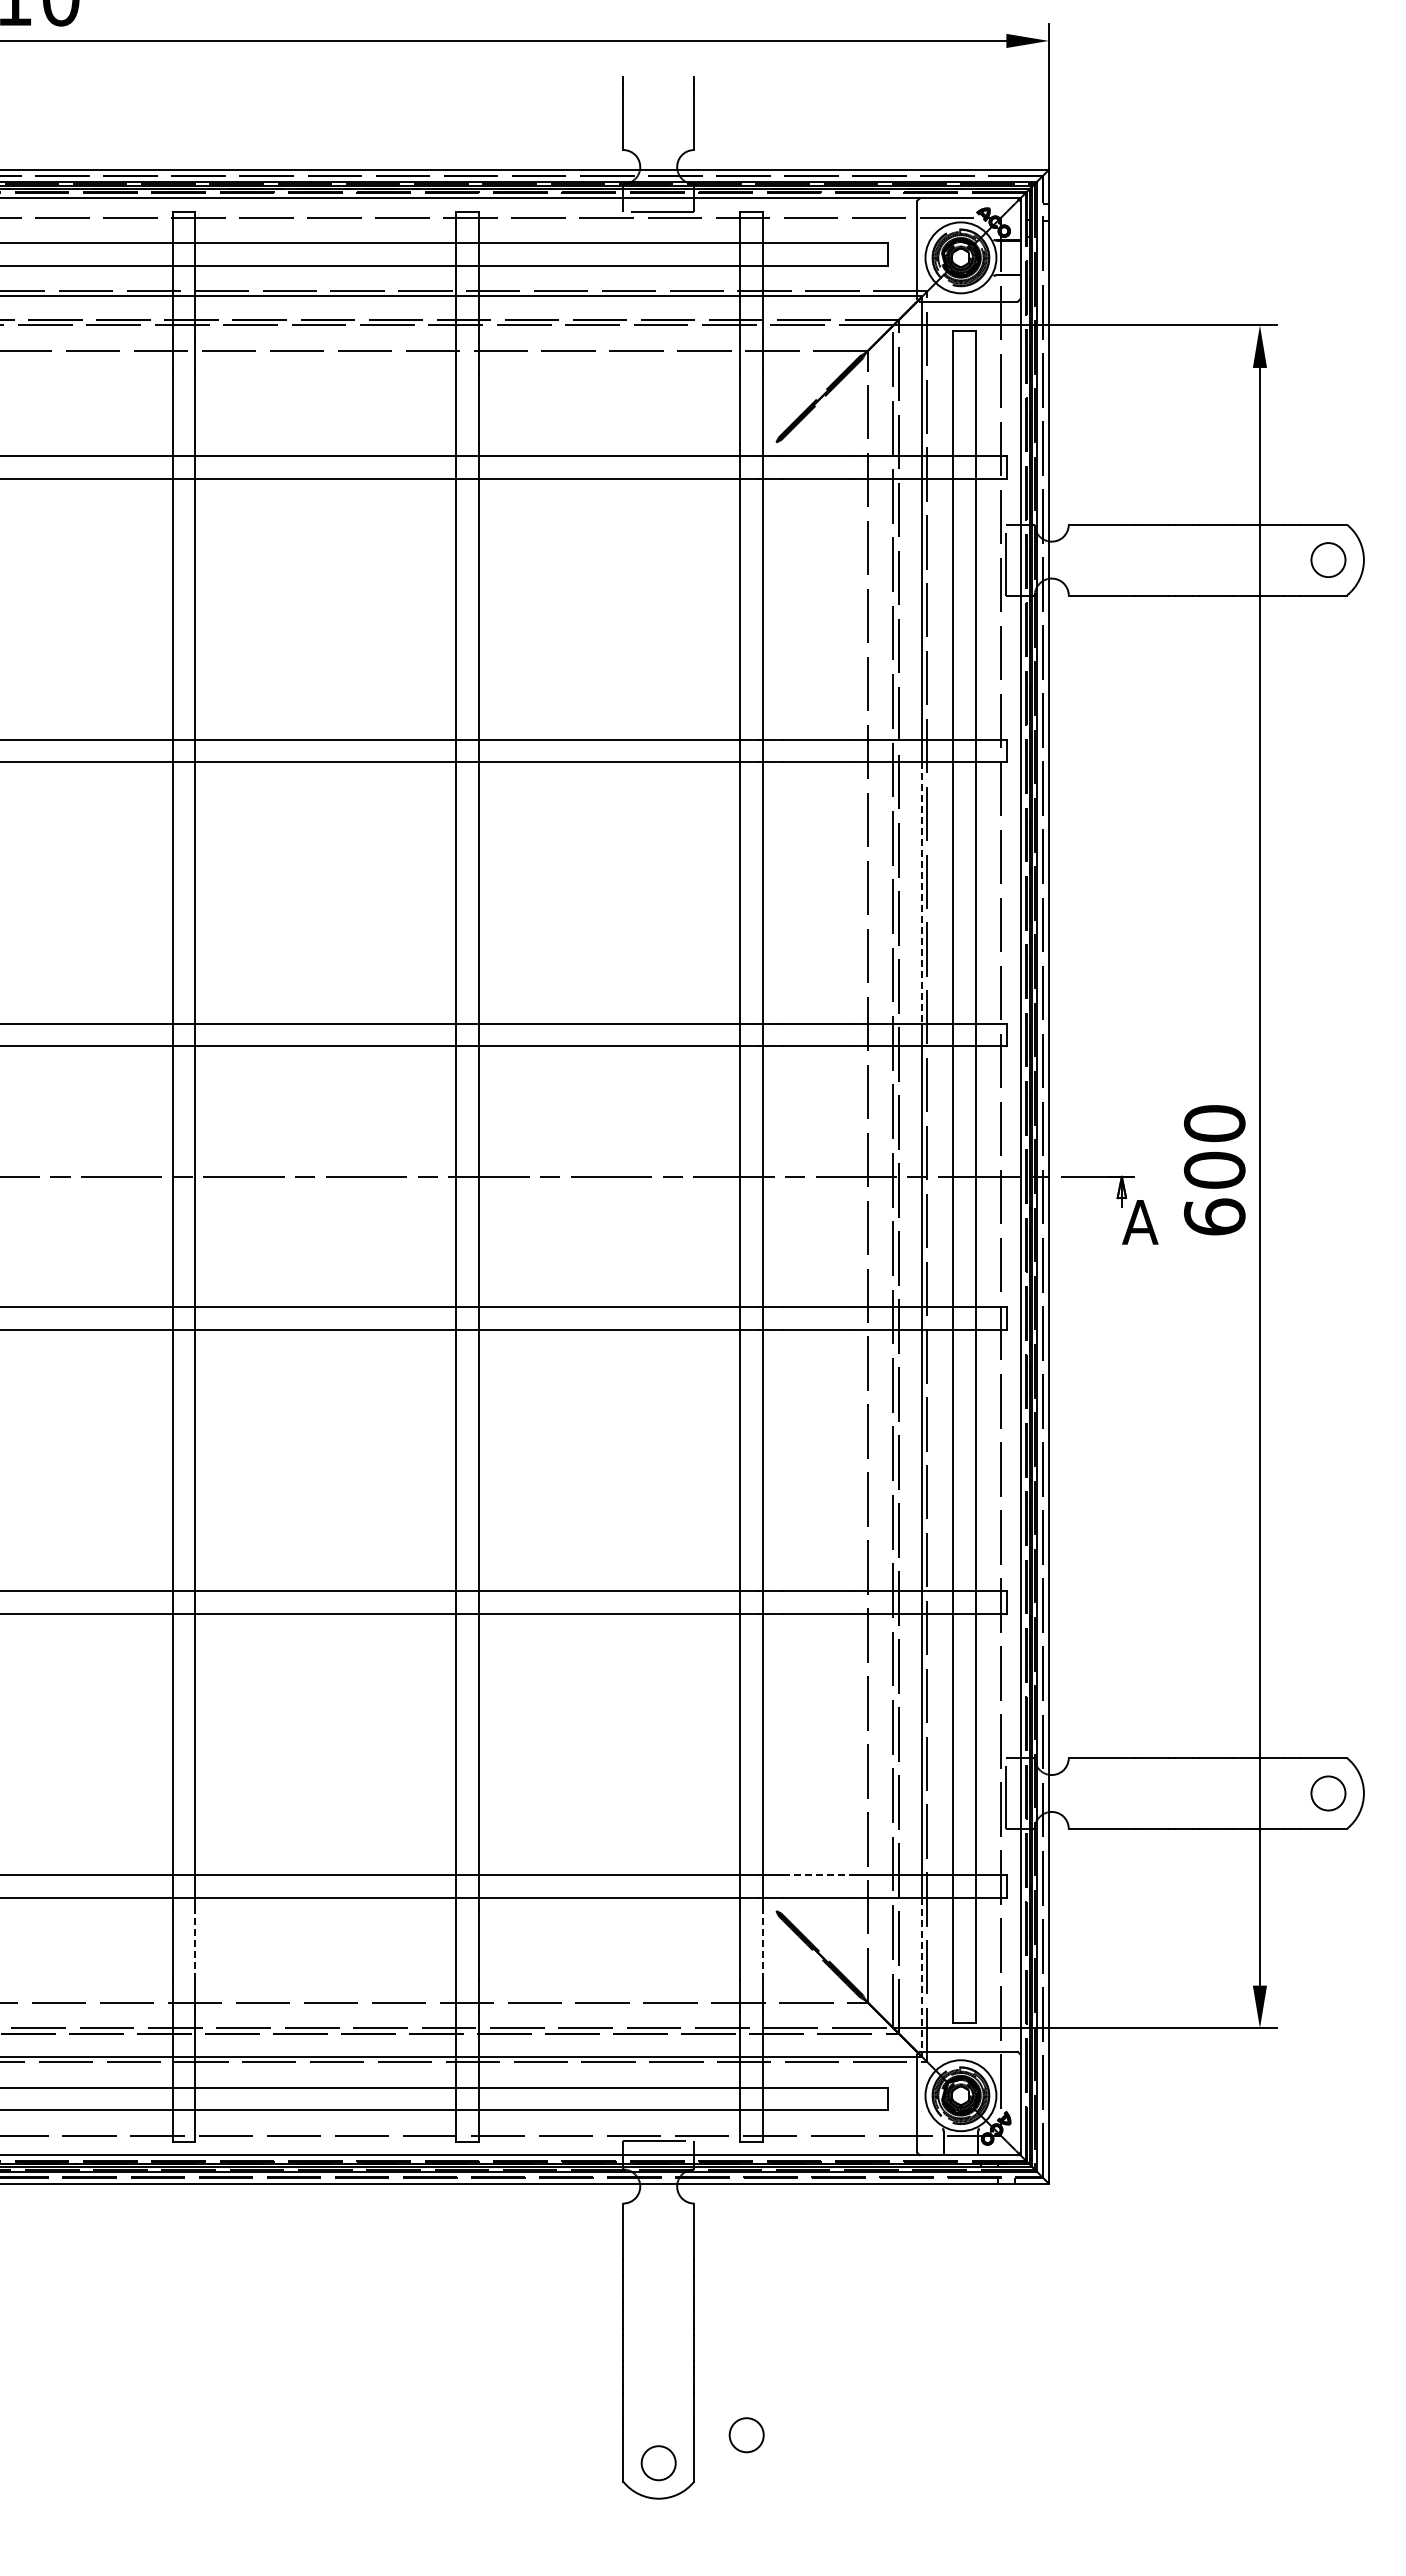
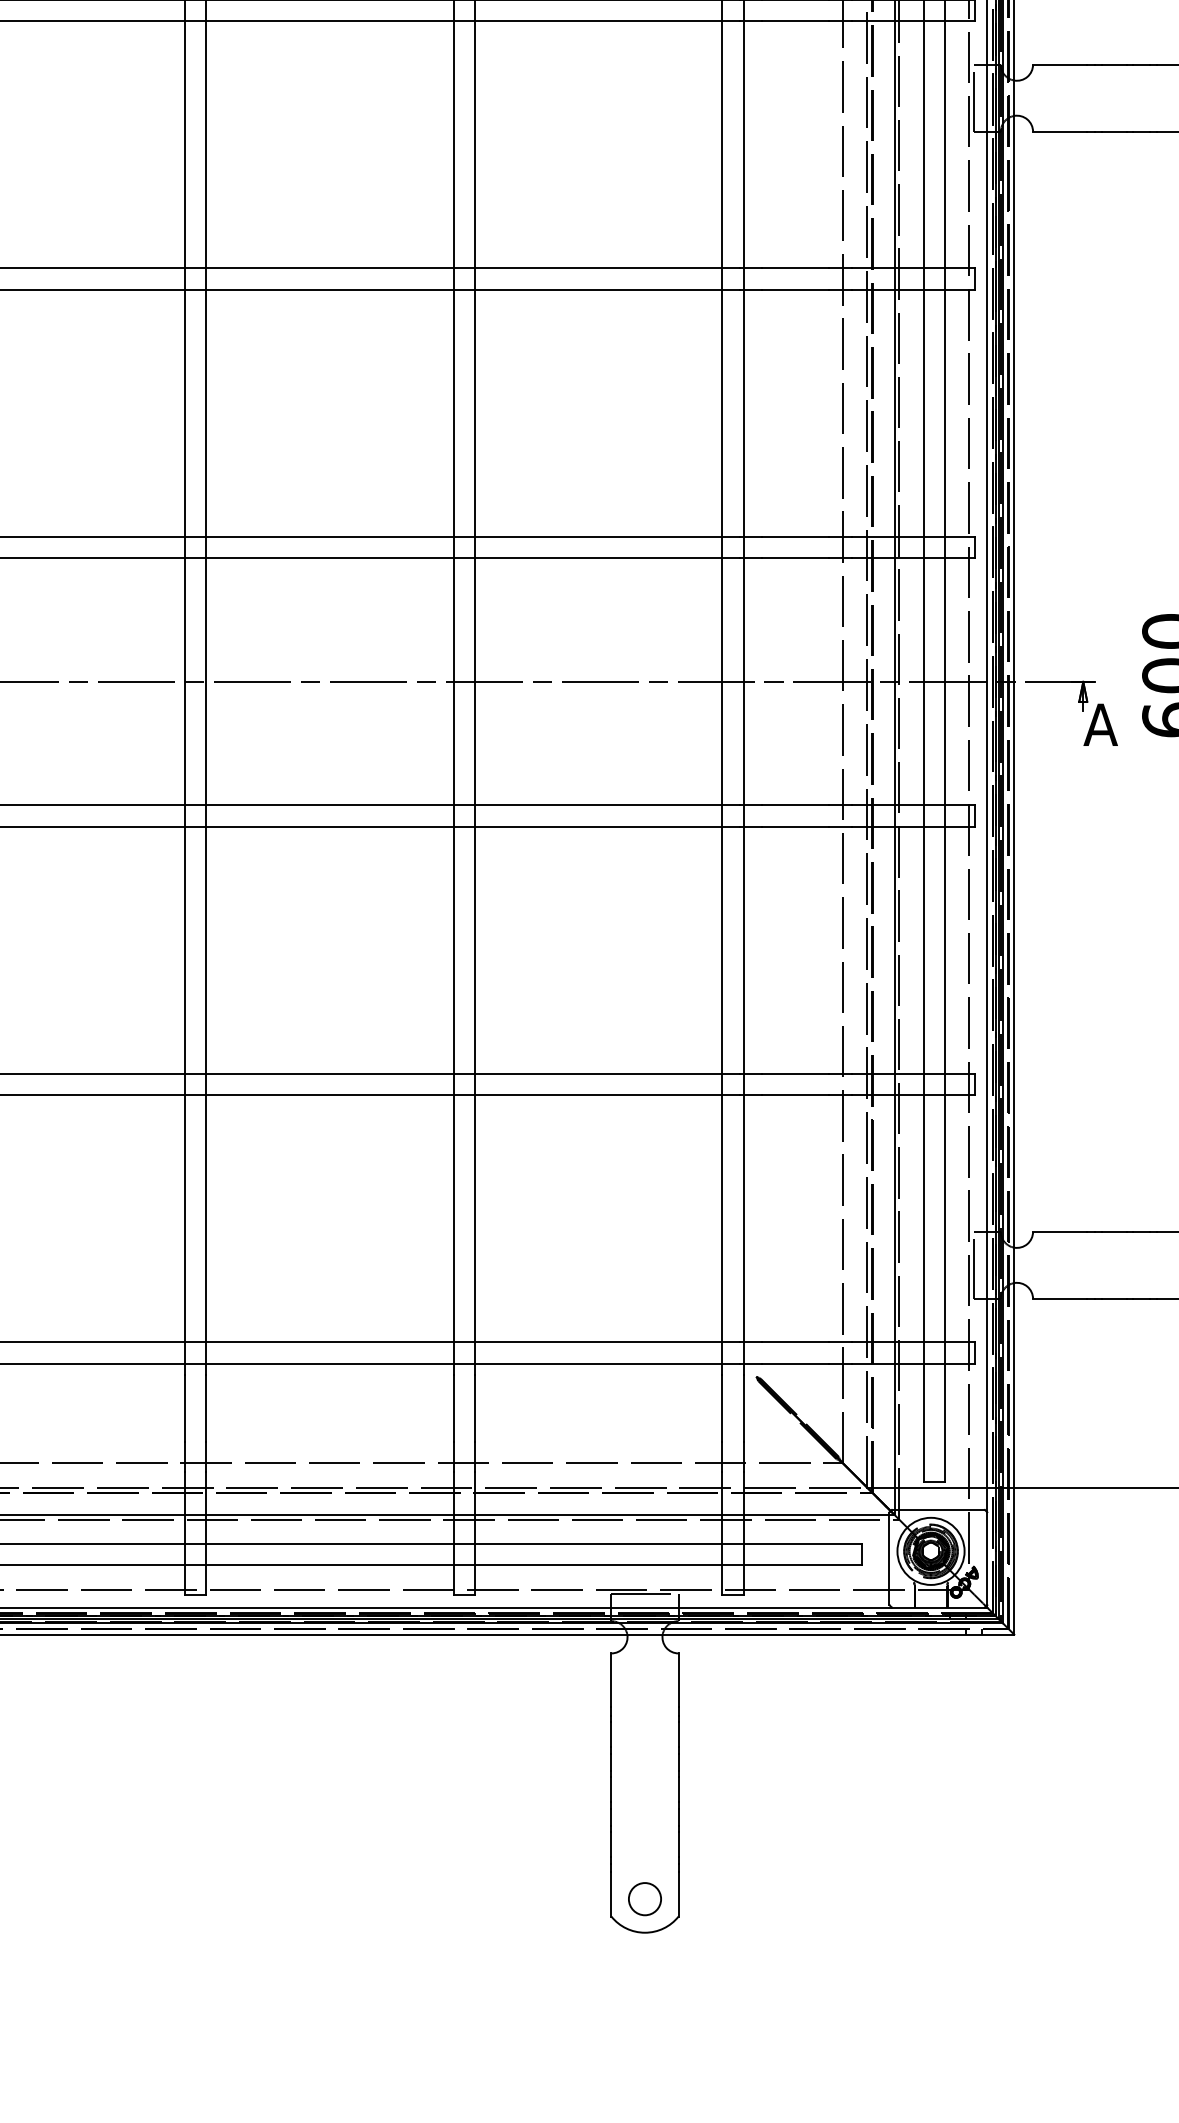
line: (922, 893) -> (894, 413), dashed -> solid
line: (818, 1874) -> (796, 1342), dashed -> solid
line: (195, 1944) -> (206, 1408), dashed -> solid
line: (762, 1944) -> (743, 1408), dashed -> solid
line: (922, 1975) -> (894, 1437), dashed -> solid
circle: (746, 2435) -> (728, 1872), removed

